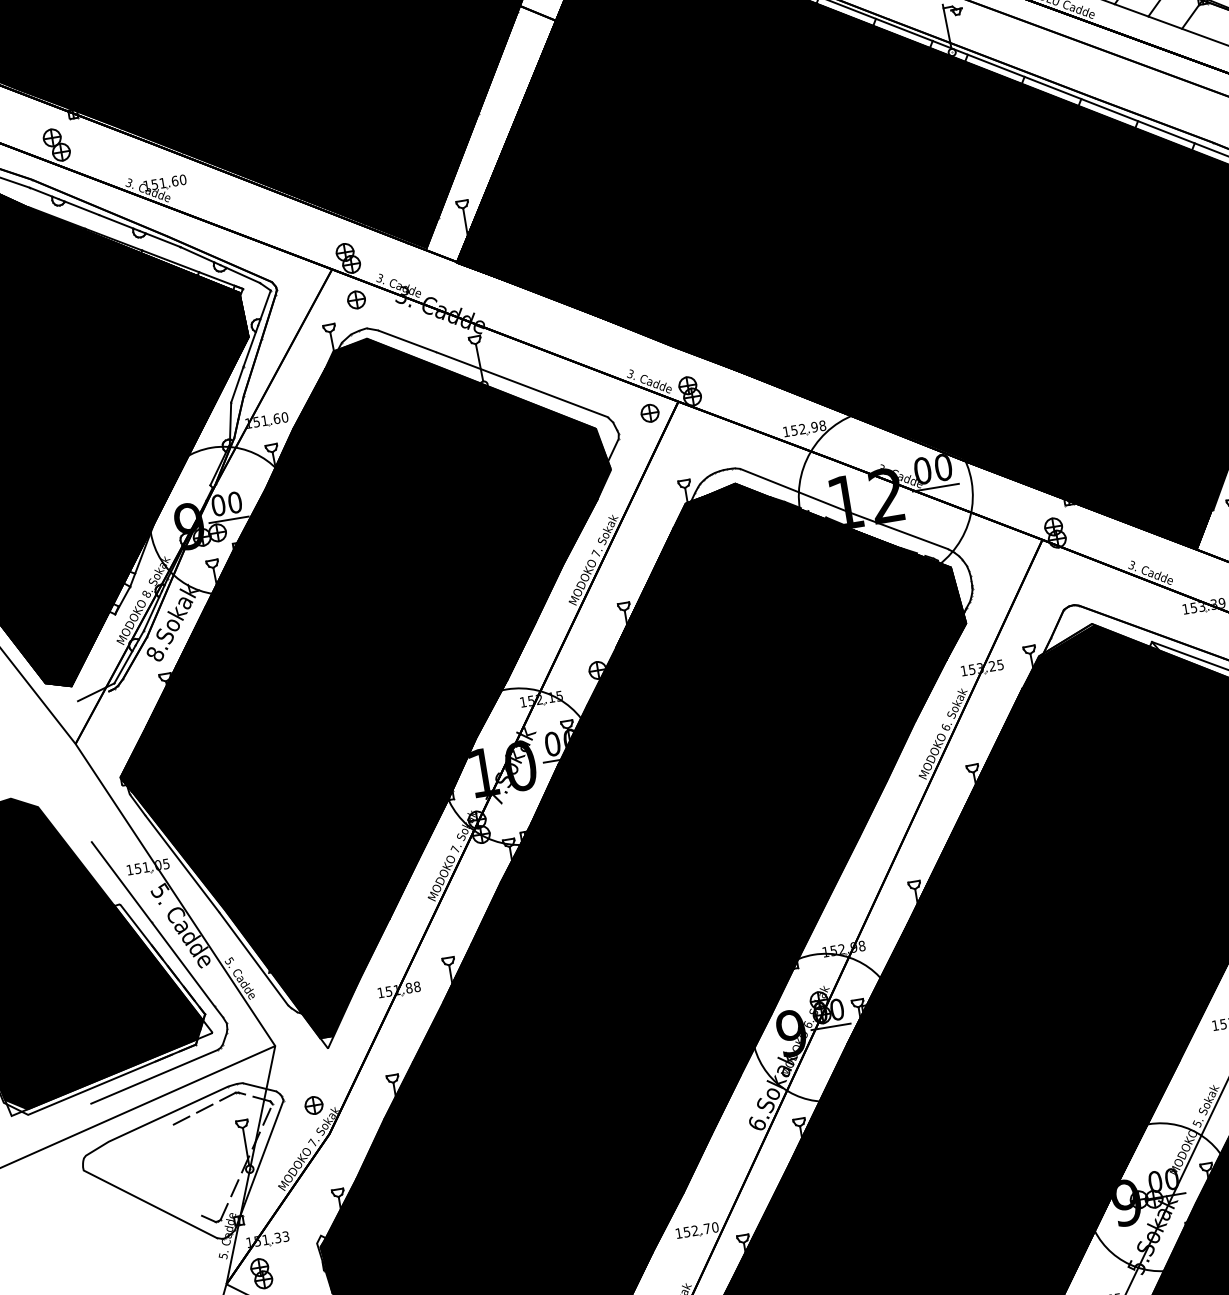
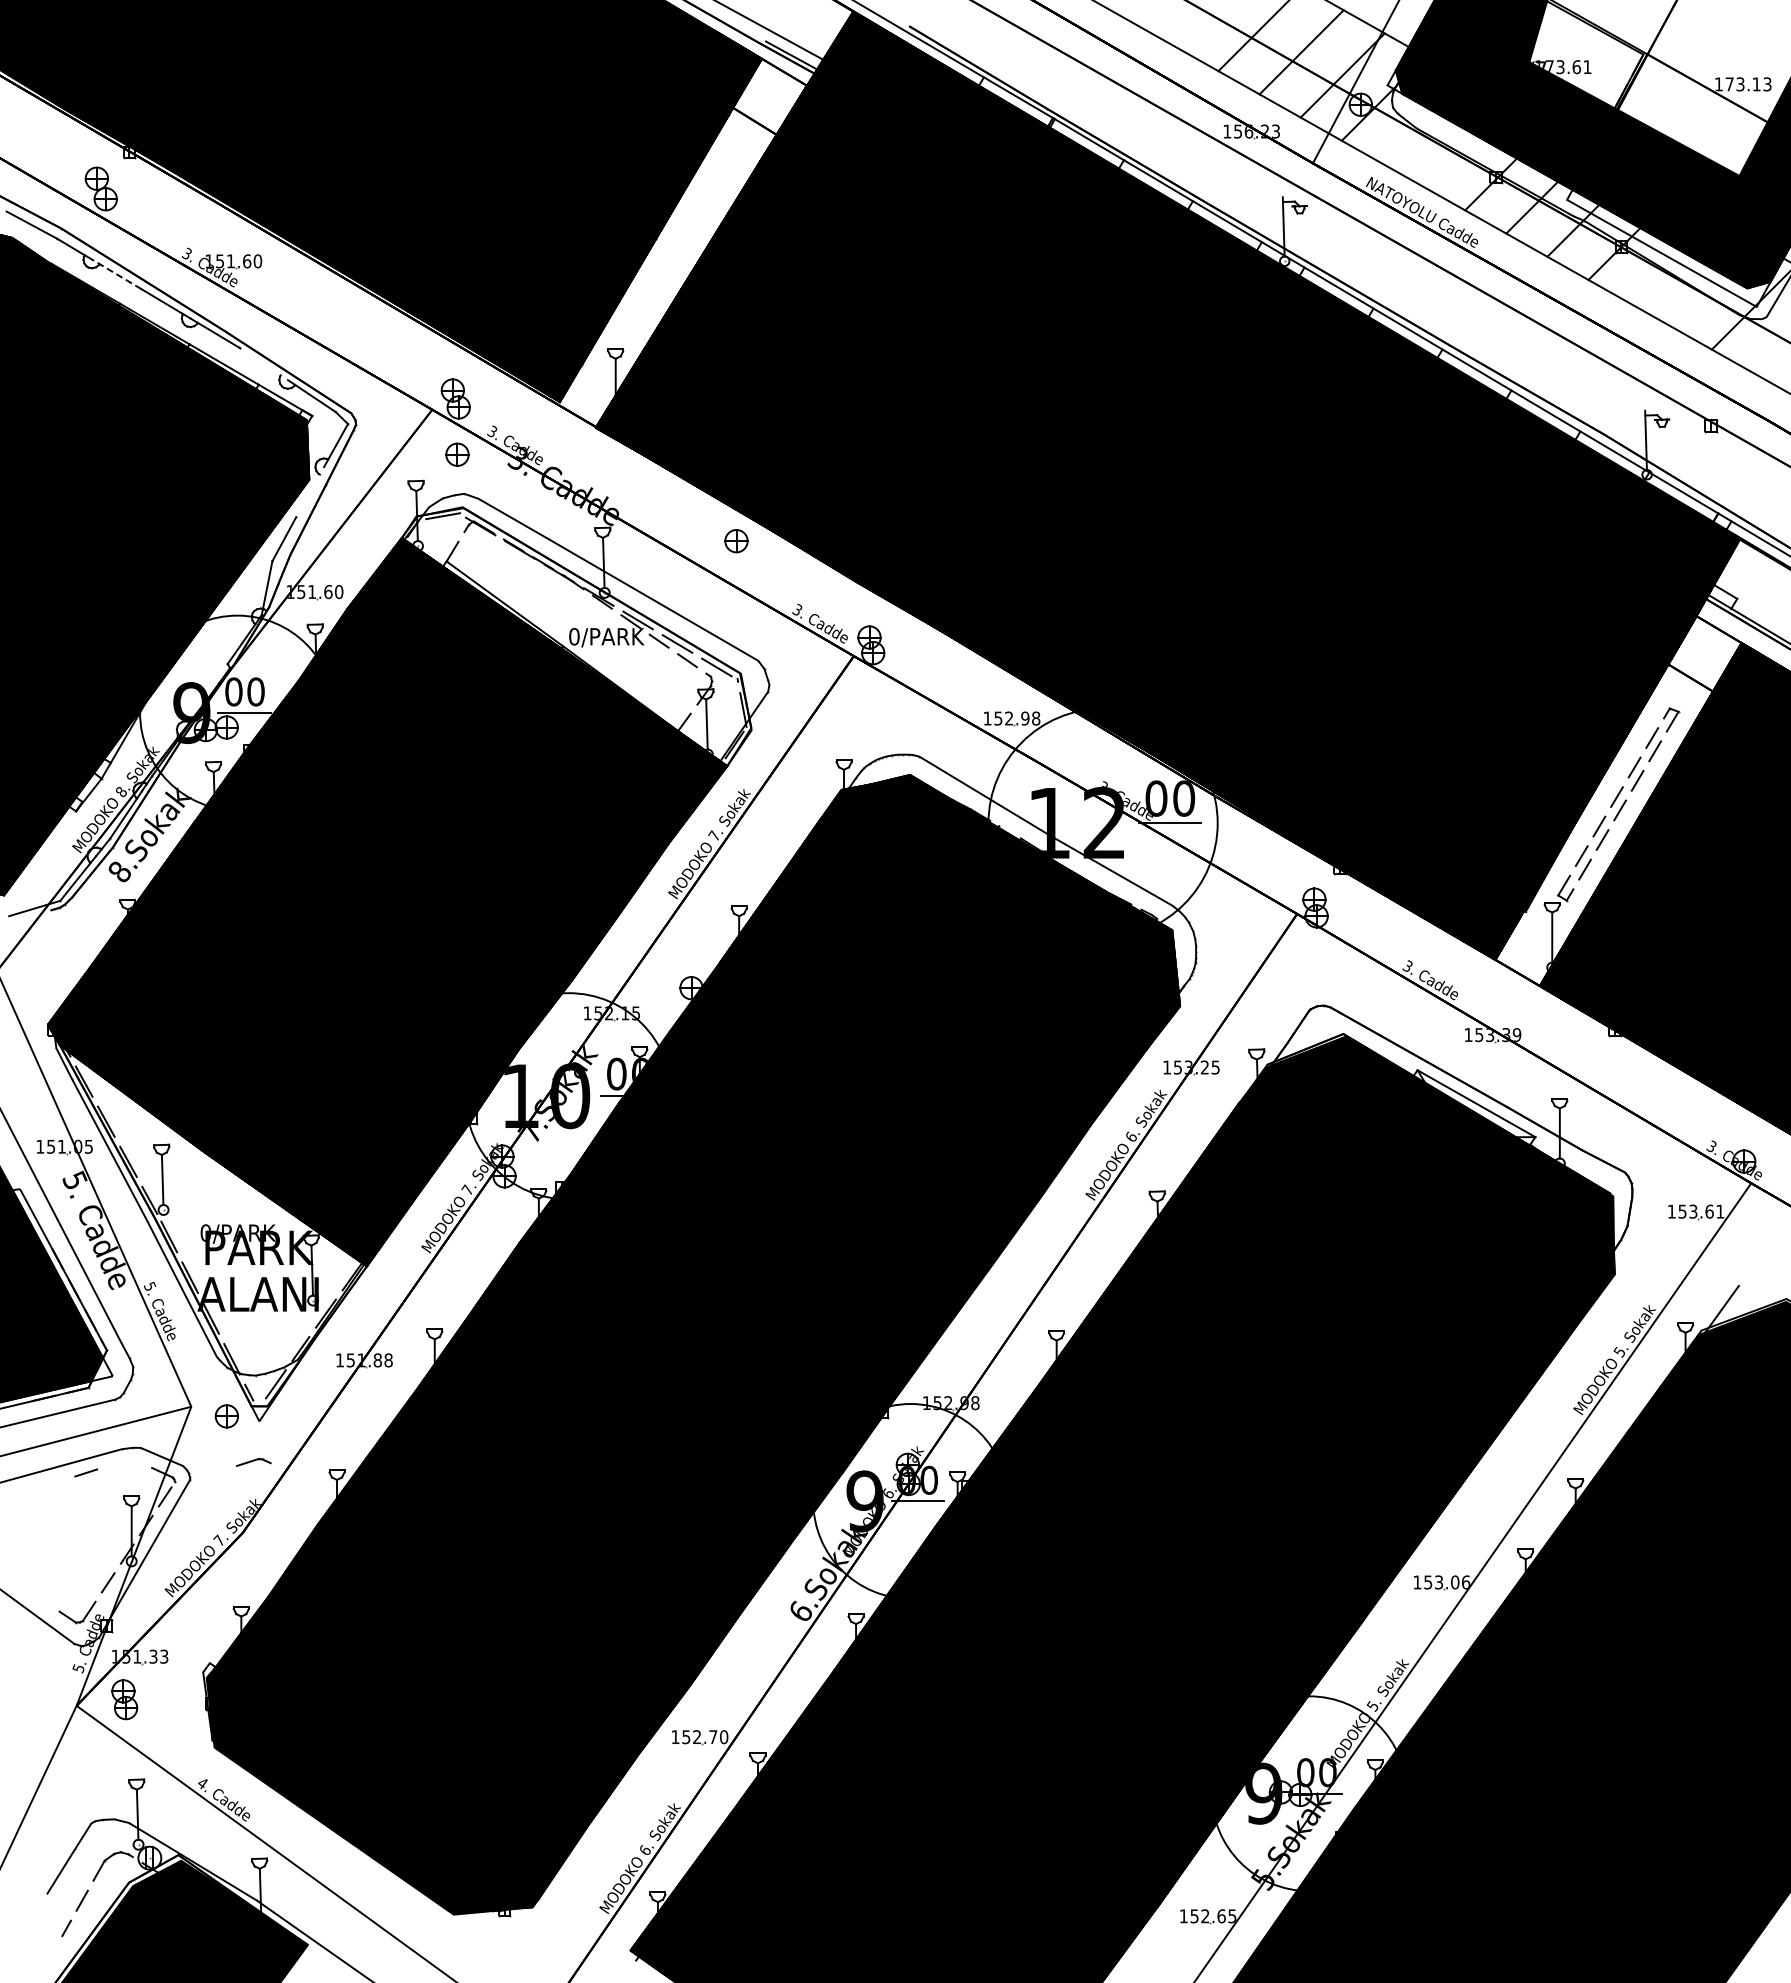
line: (78, 207) -> (116, 274), solid -> dashed
line: (200, 256) -> (263, 364), removed
line: (251, 346) -> (310, 492), removed
part: (650, 413) -> (736, 541), moved
fill: (468, 422) -> (576, 637), removed
fill: (269, 907) -> (213, 1225), removed
part: (232, 1096) -> (253, 1462), moved
part: (313, 1105) -> (226, 1416), moved
line: (181, 1120) -> (53, 1483), removed

